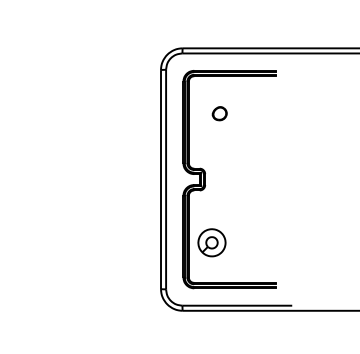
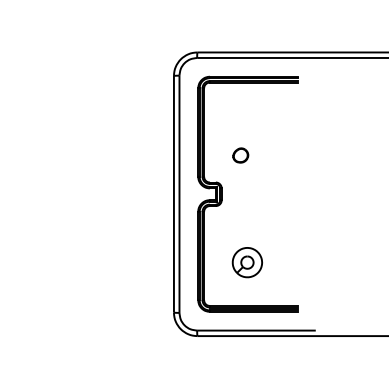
part: (219, 113) -> (240, 155), moved
part: (211, 242) -> (246, 262), moved

